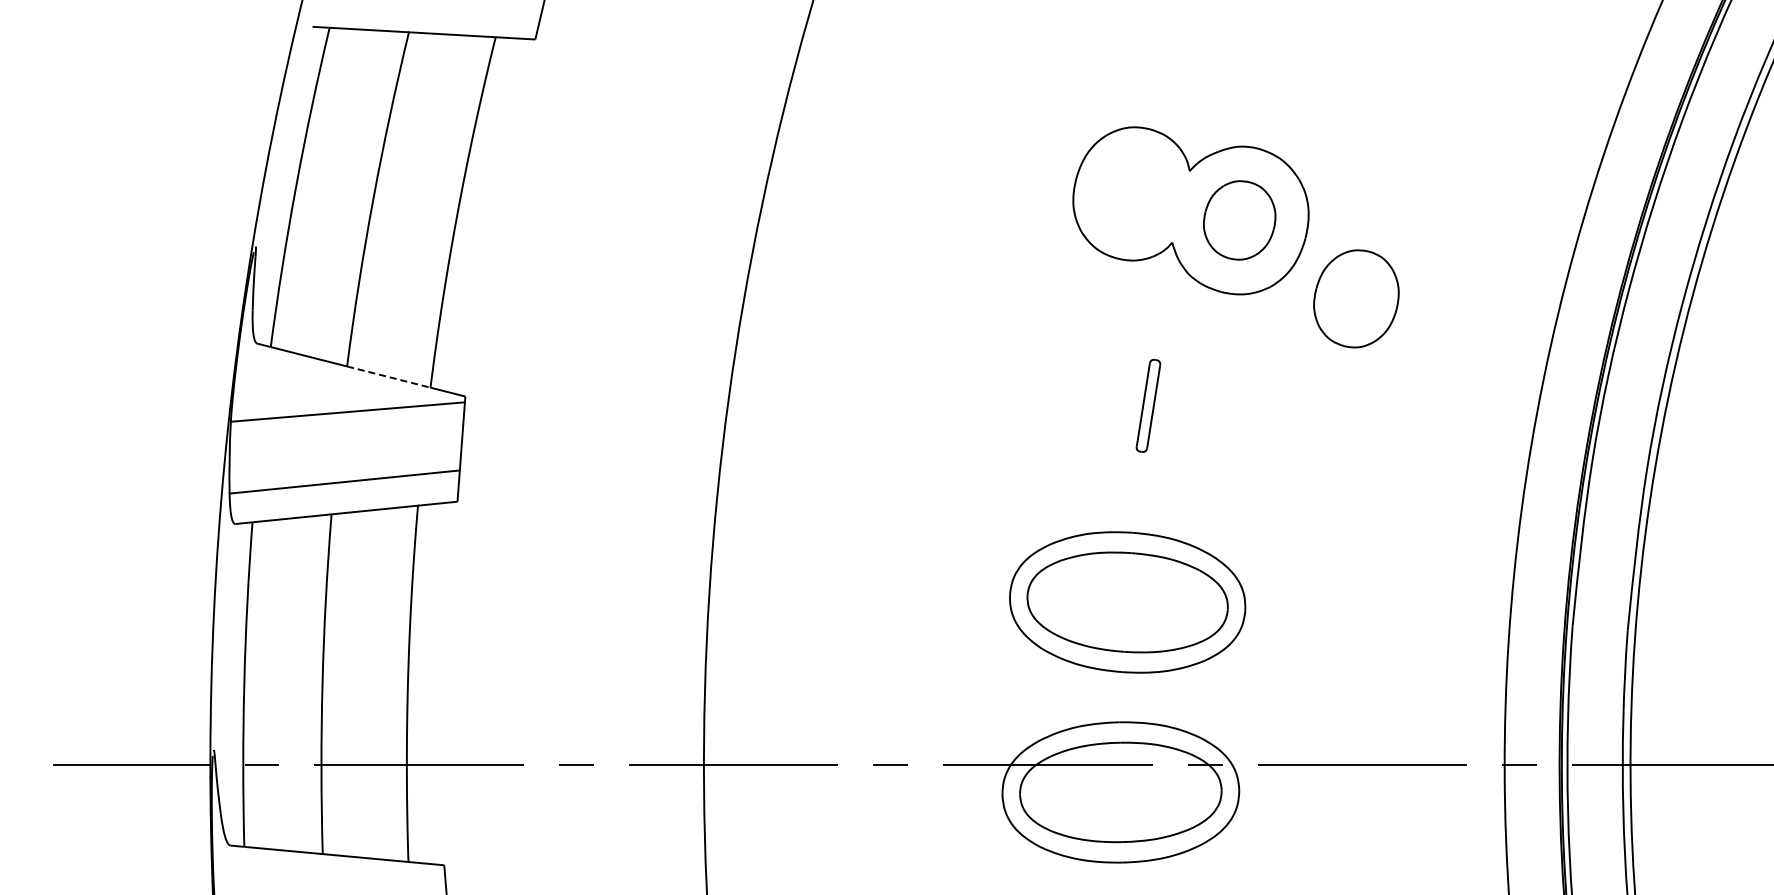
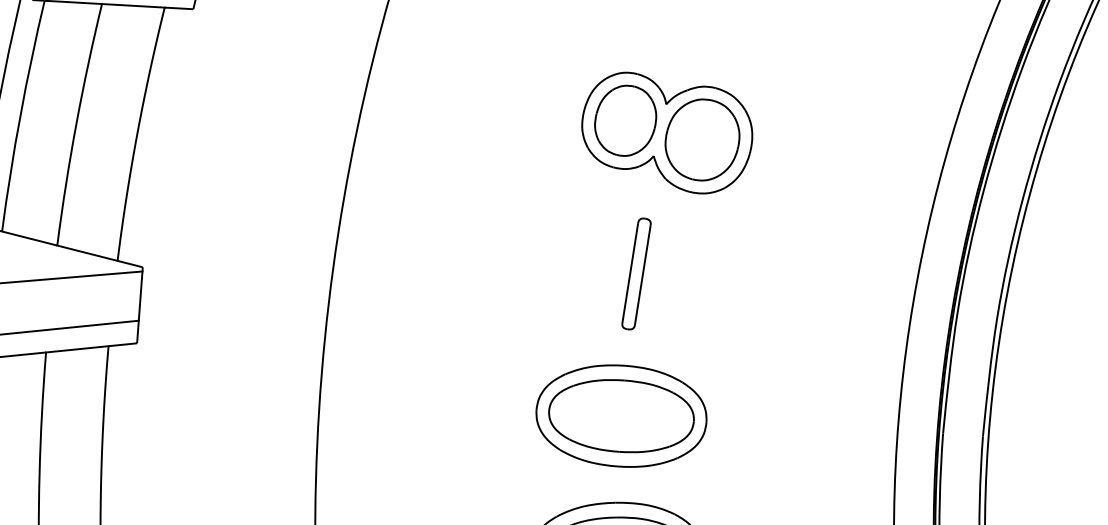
part: (1239, 220) -> (702, 140), size x1.43
part: (1356, 298) -> (625, 120), moved
line: (389, 377) -> (87, 253), dashed -> solid
part: (1148, 405) -> (636, 273), size x1.67

